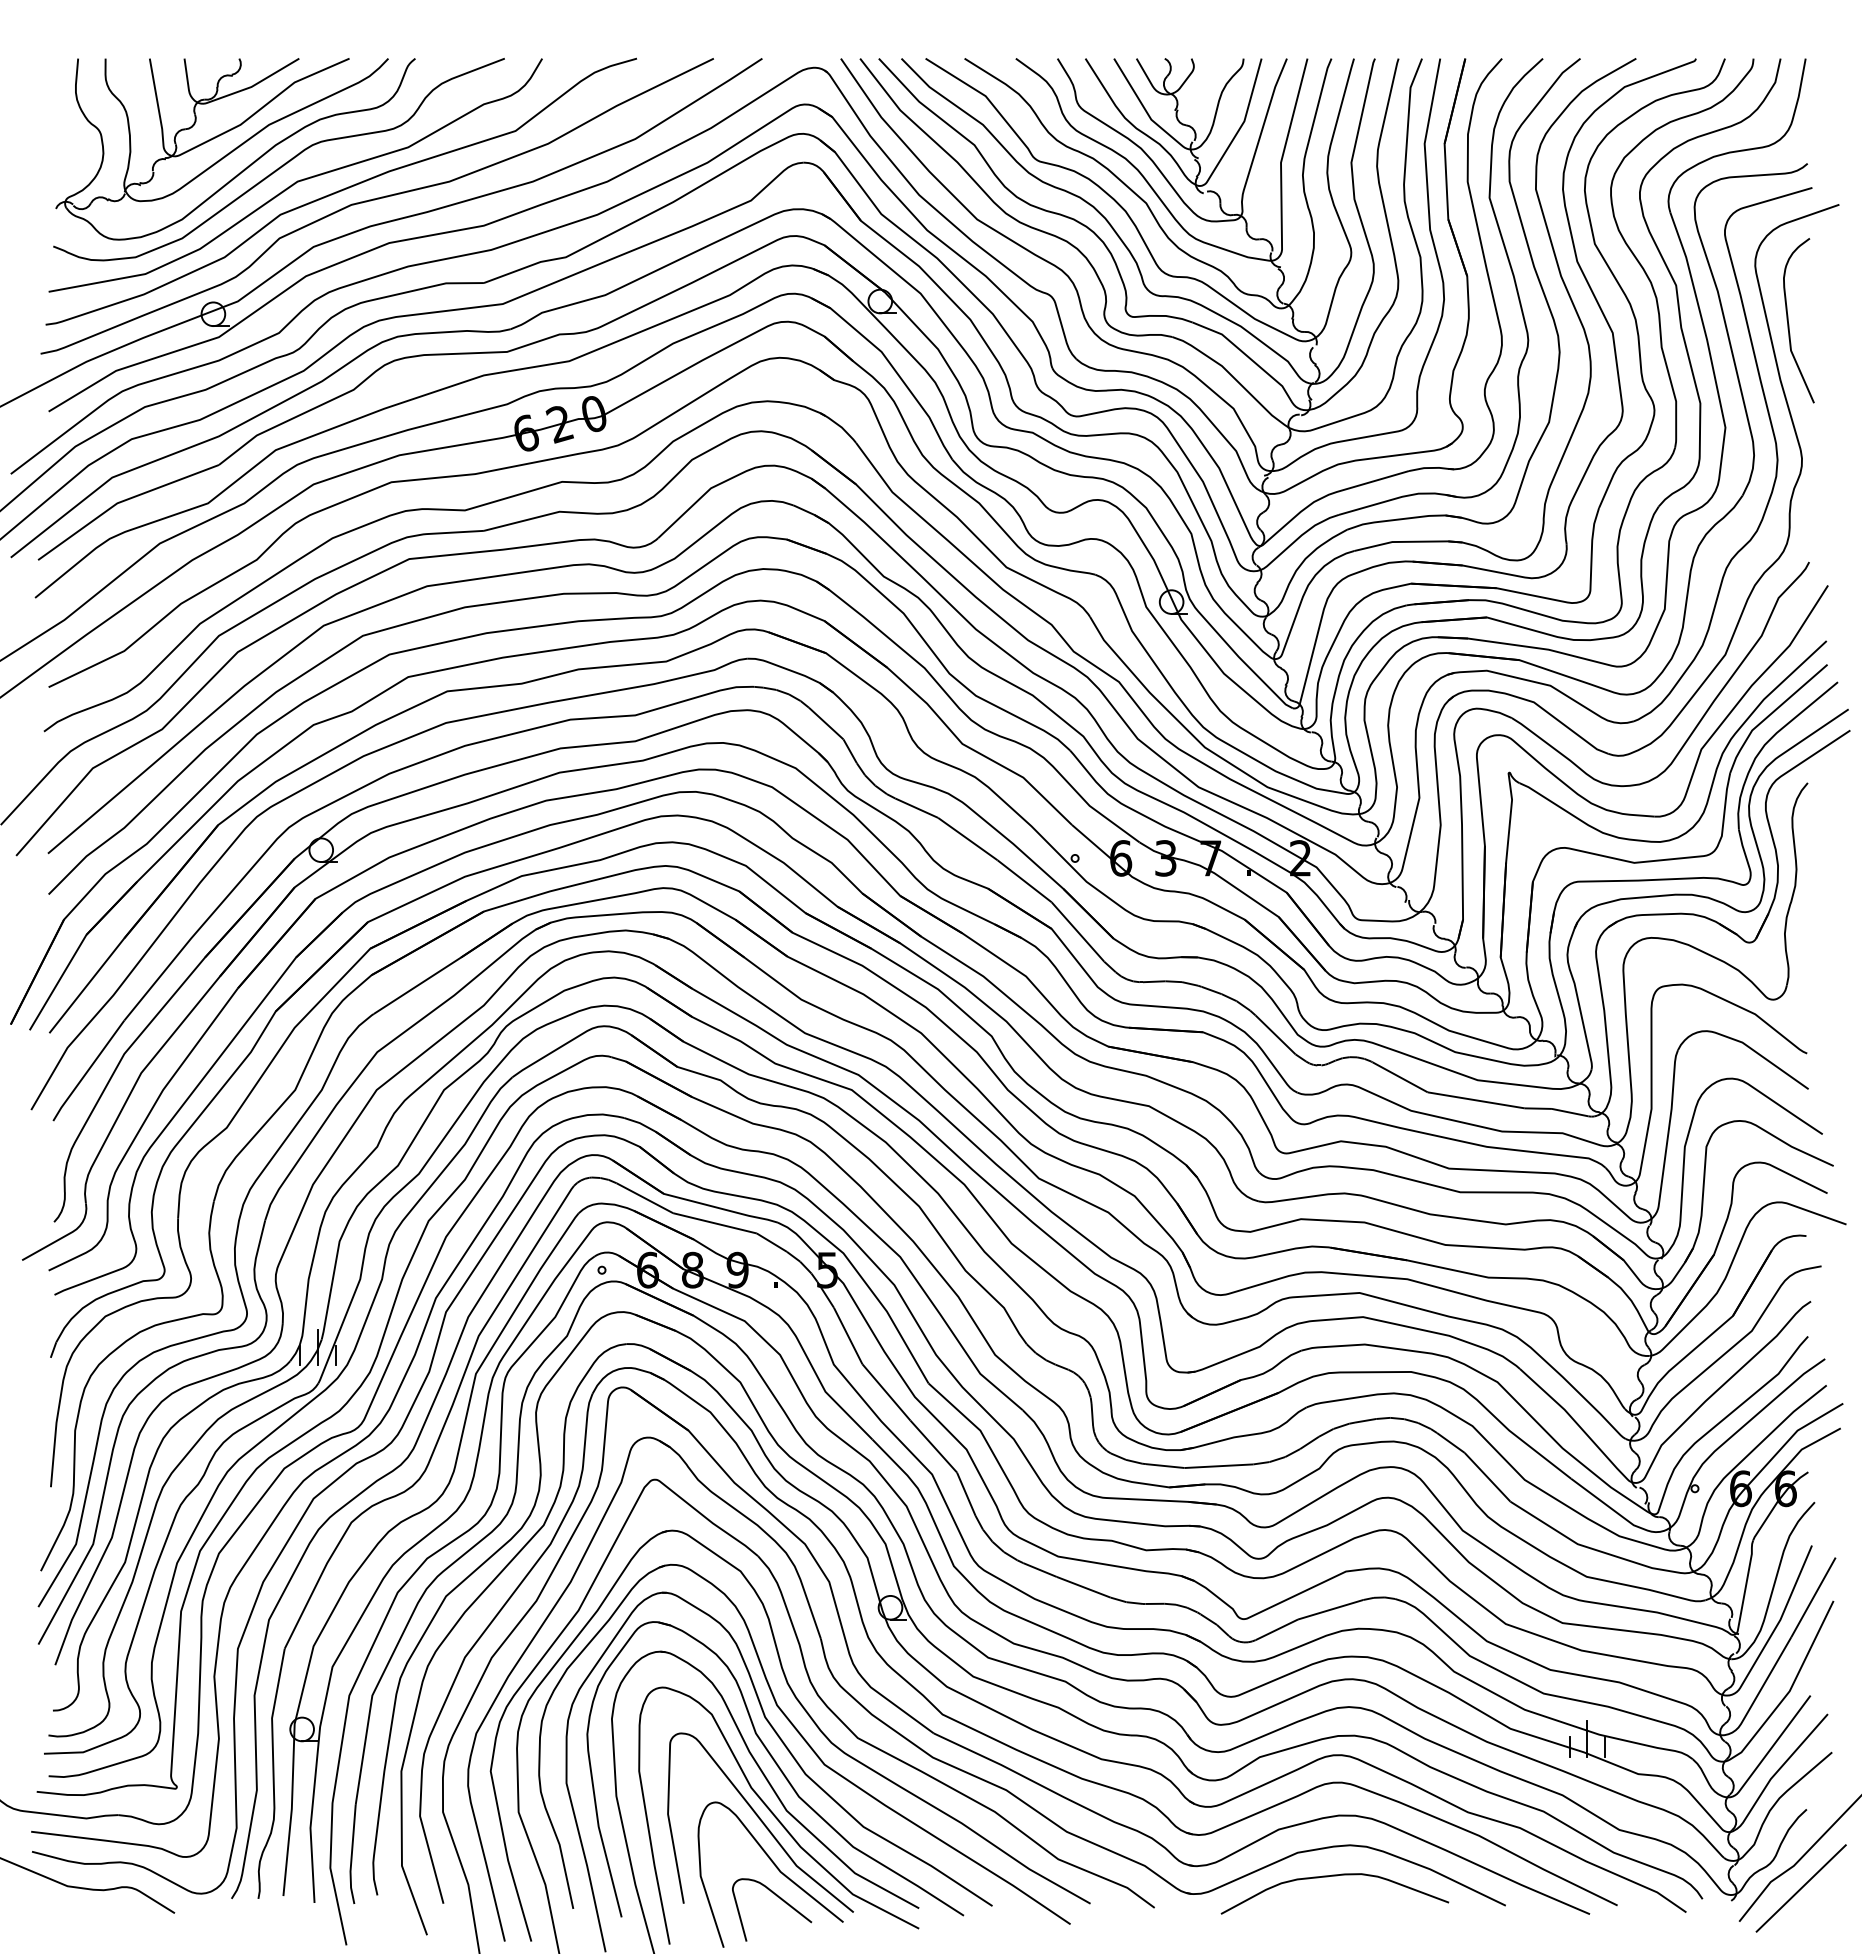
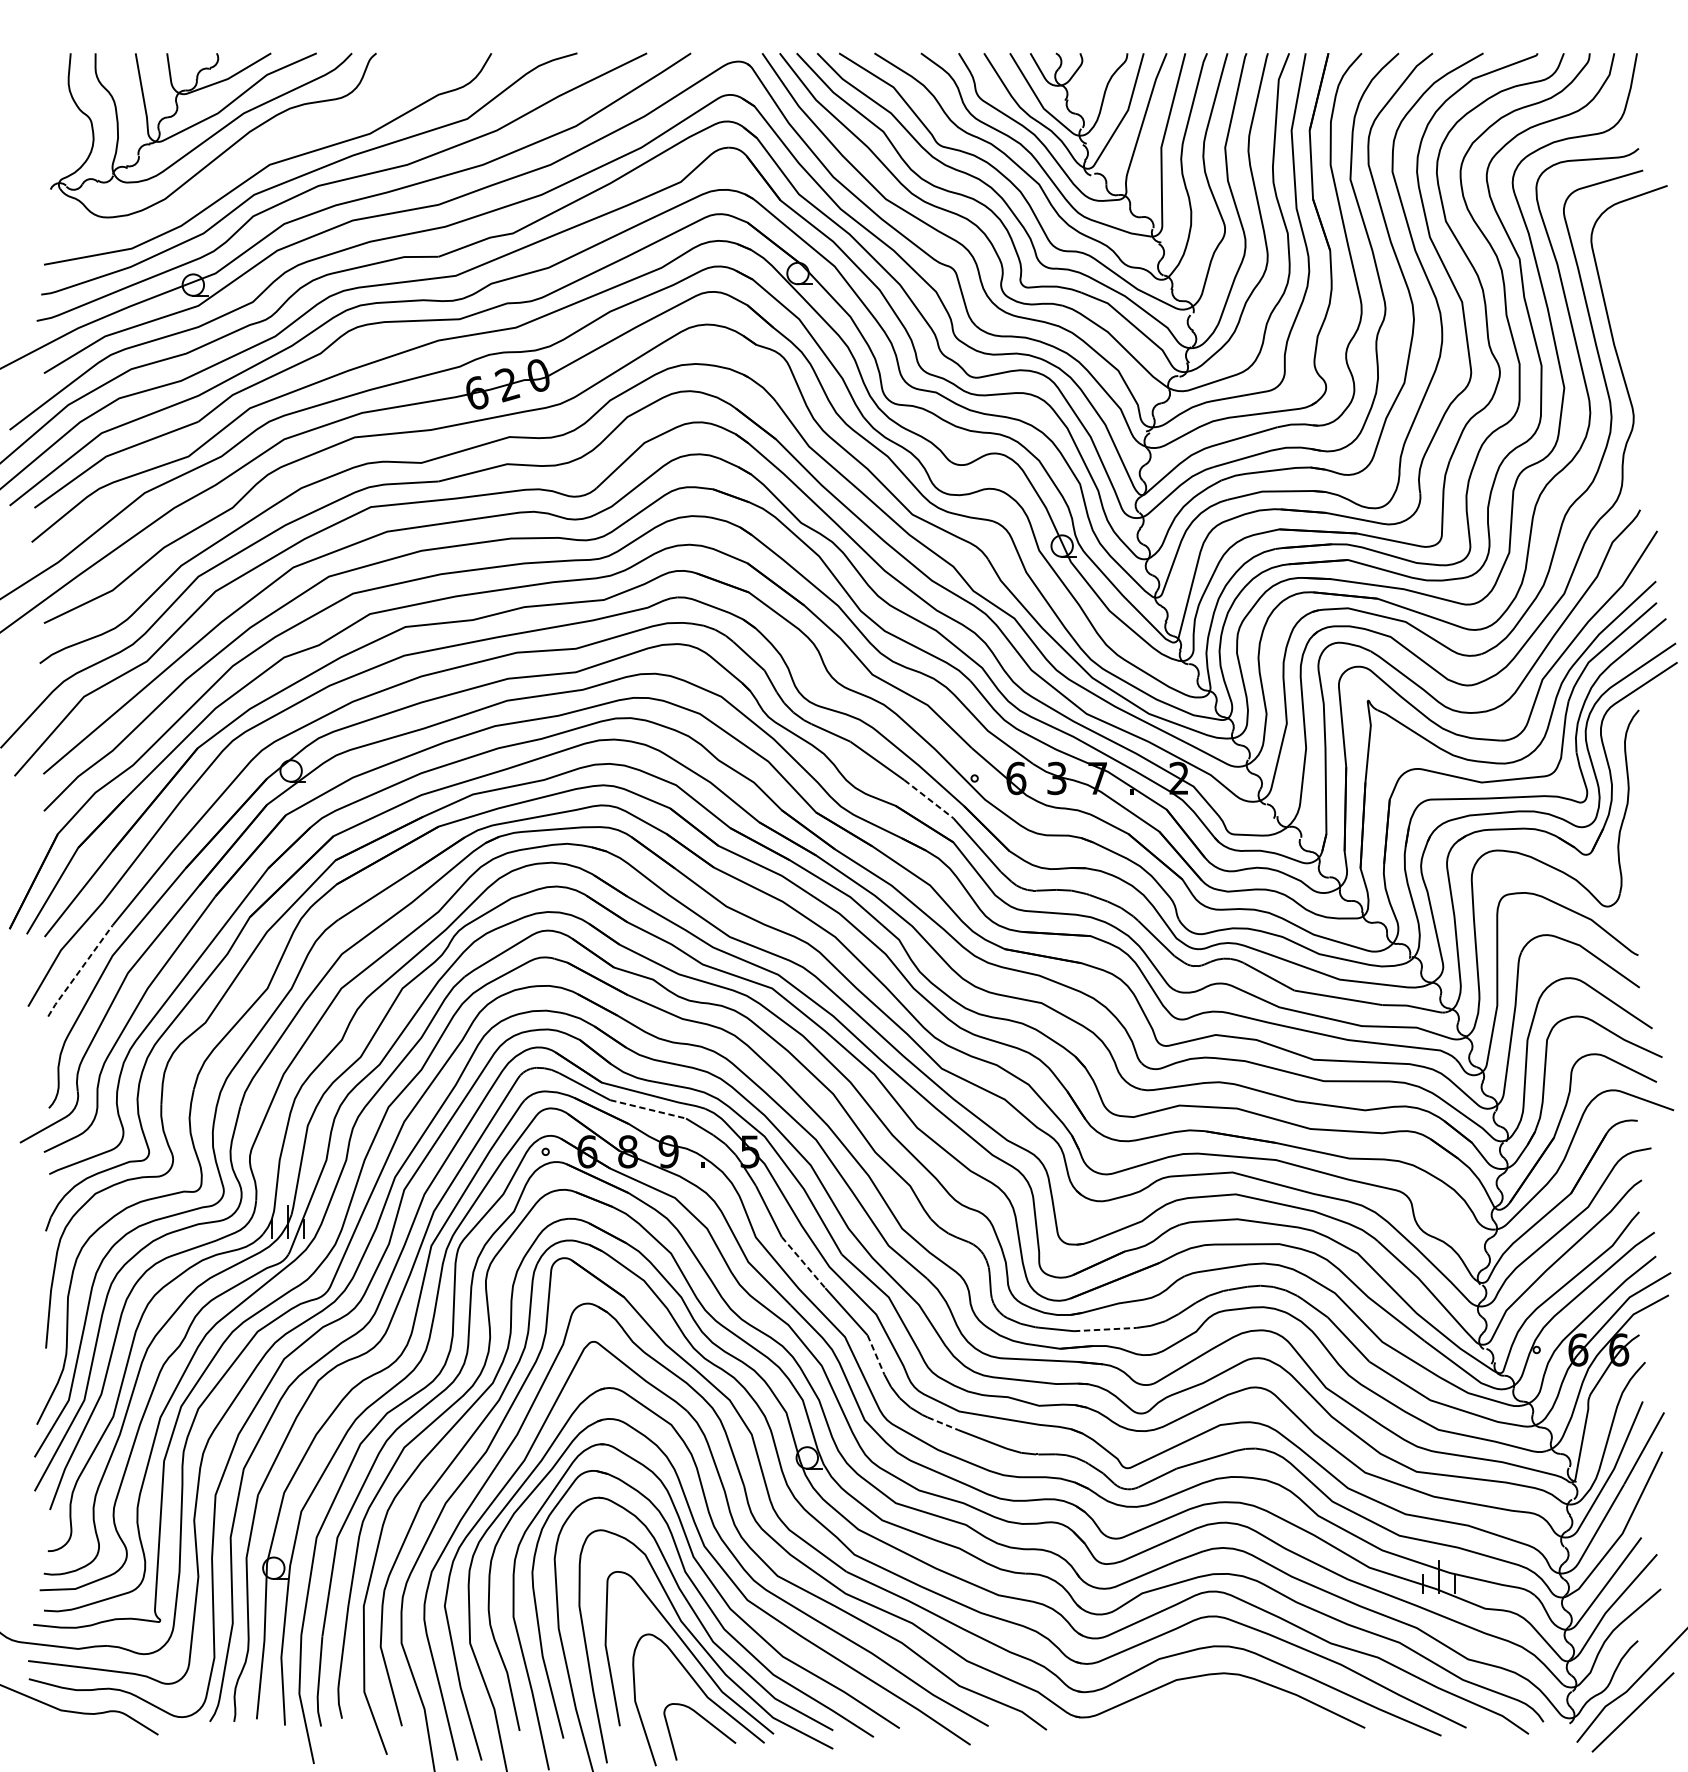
curve: (282, 164) -> (256, 149), removed
curve: (1789, 324) -> (1622, 294), removed
line: (1024, 881) -> (928, 799), solid -> dashed
line: (88, 1070) -> (80, 970), solid -> dashed
line: (715, 1223) -> (648, 1109), solid -> dashed
line: (886, 1392) -> (803, 1262), solid -> dashed
line: (1219, 1466) -> (1105, 1329), solid -> dashed
line: (966, 1494) -> (876, 1355), solid -> dashed
line: (1040, 1570) -> (943, 1424), solid -> dashed
curve: (1334, 1876) -> (1209, 1701), removed

